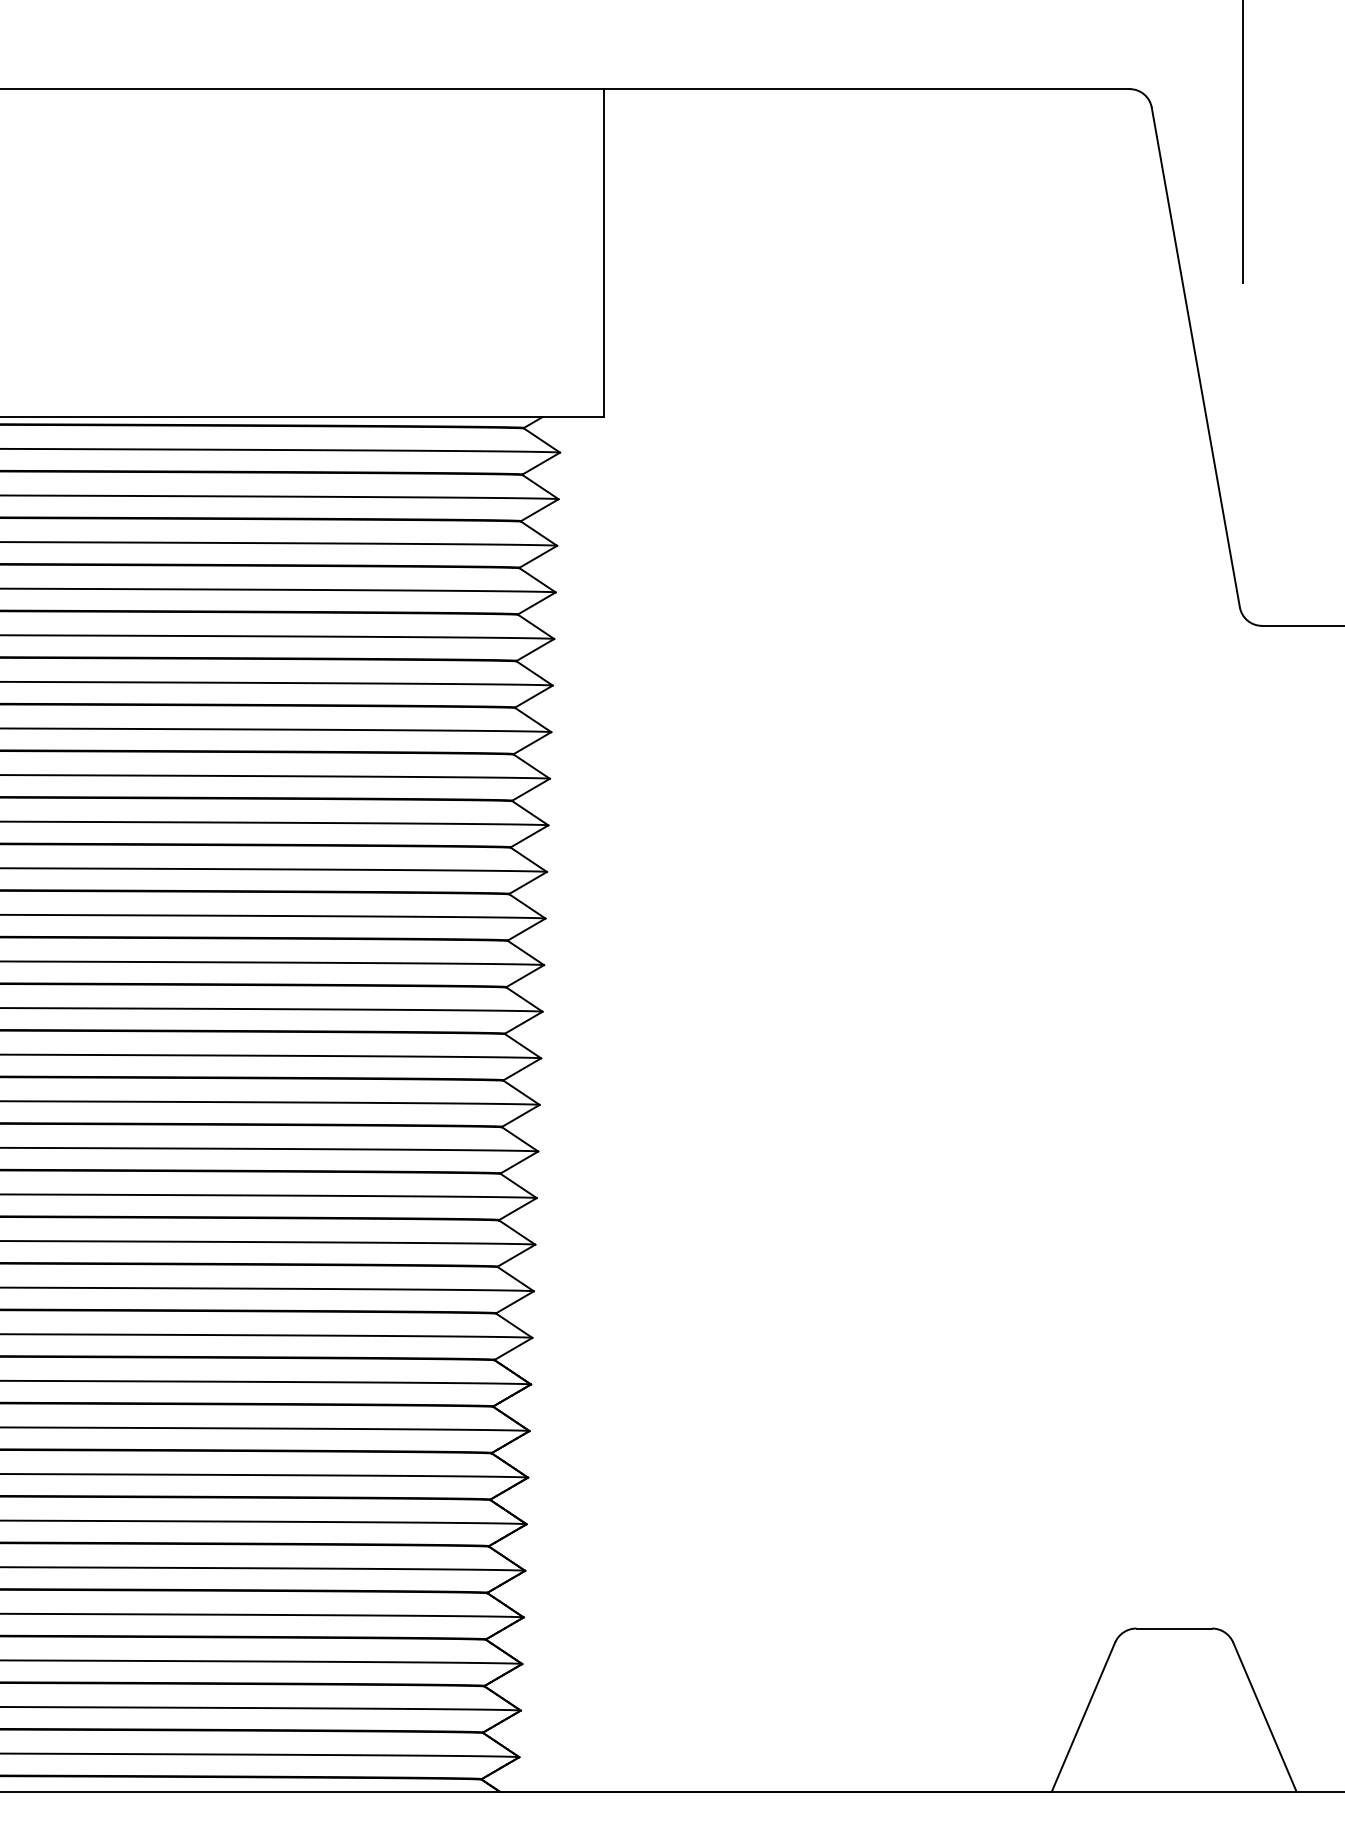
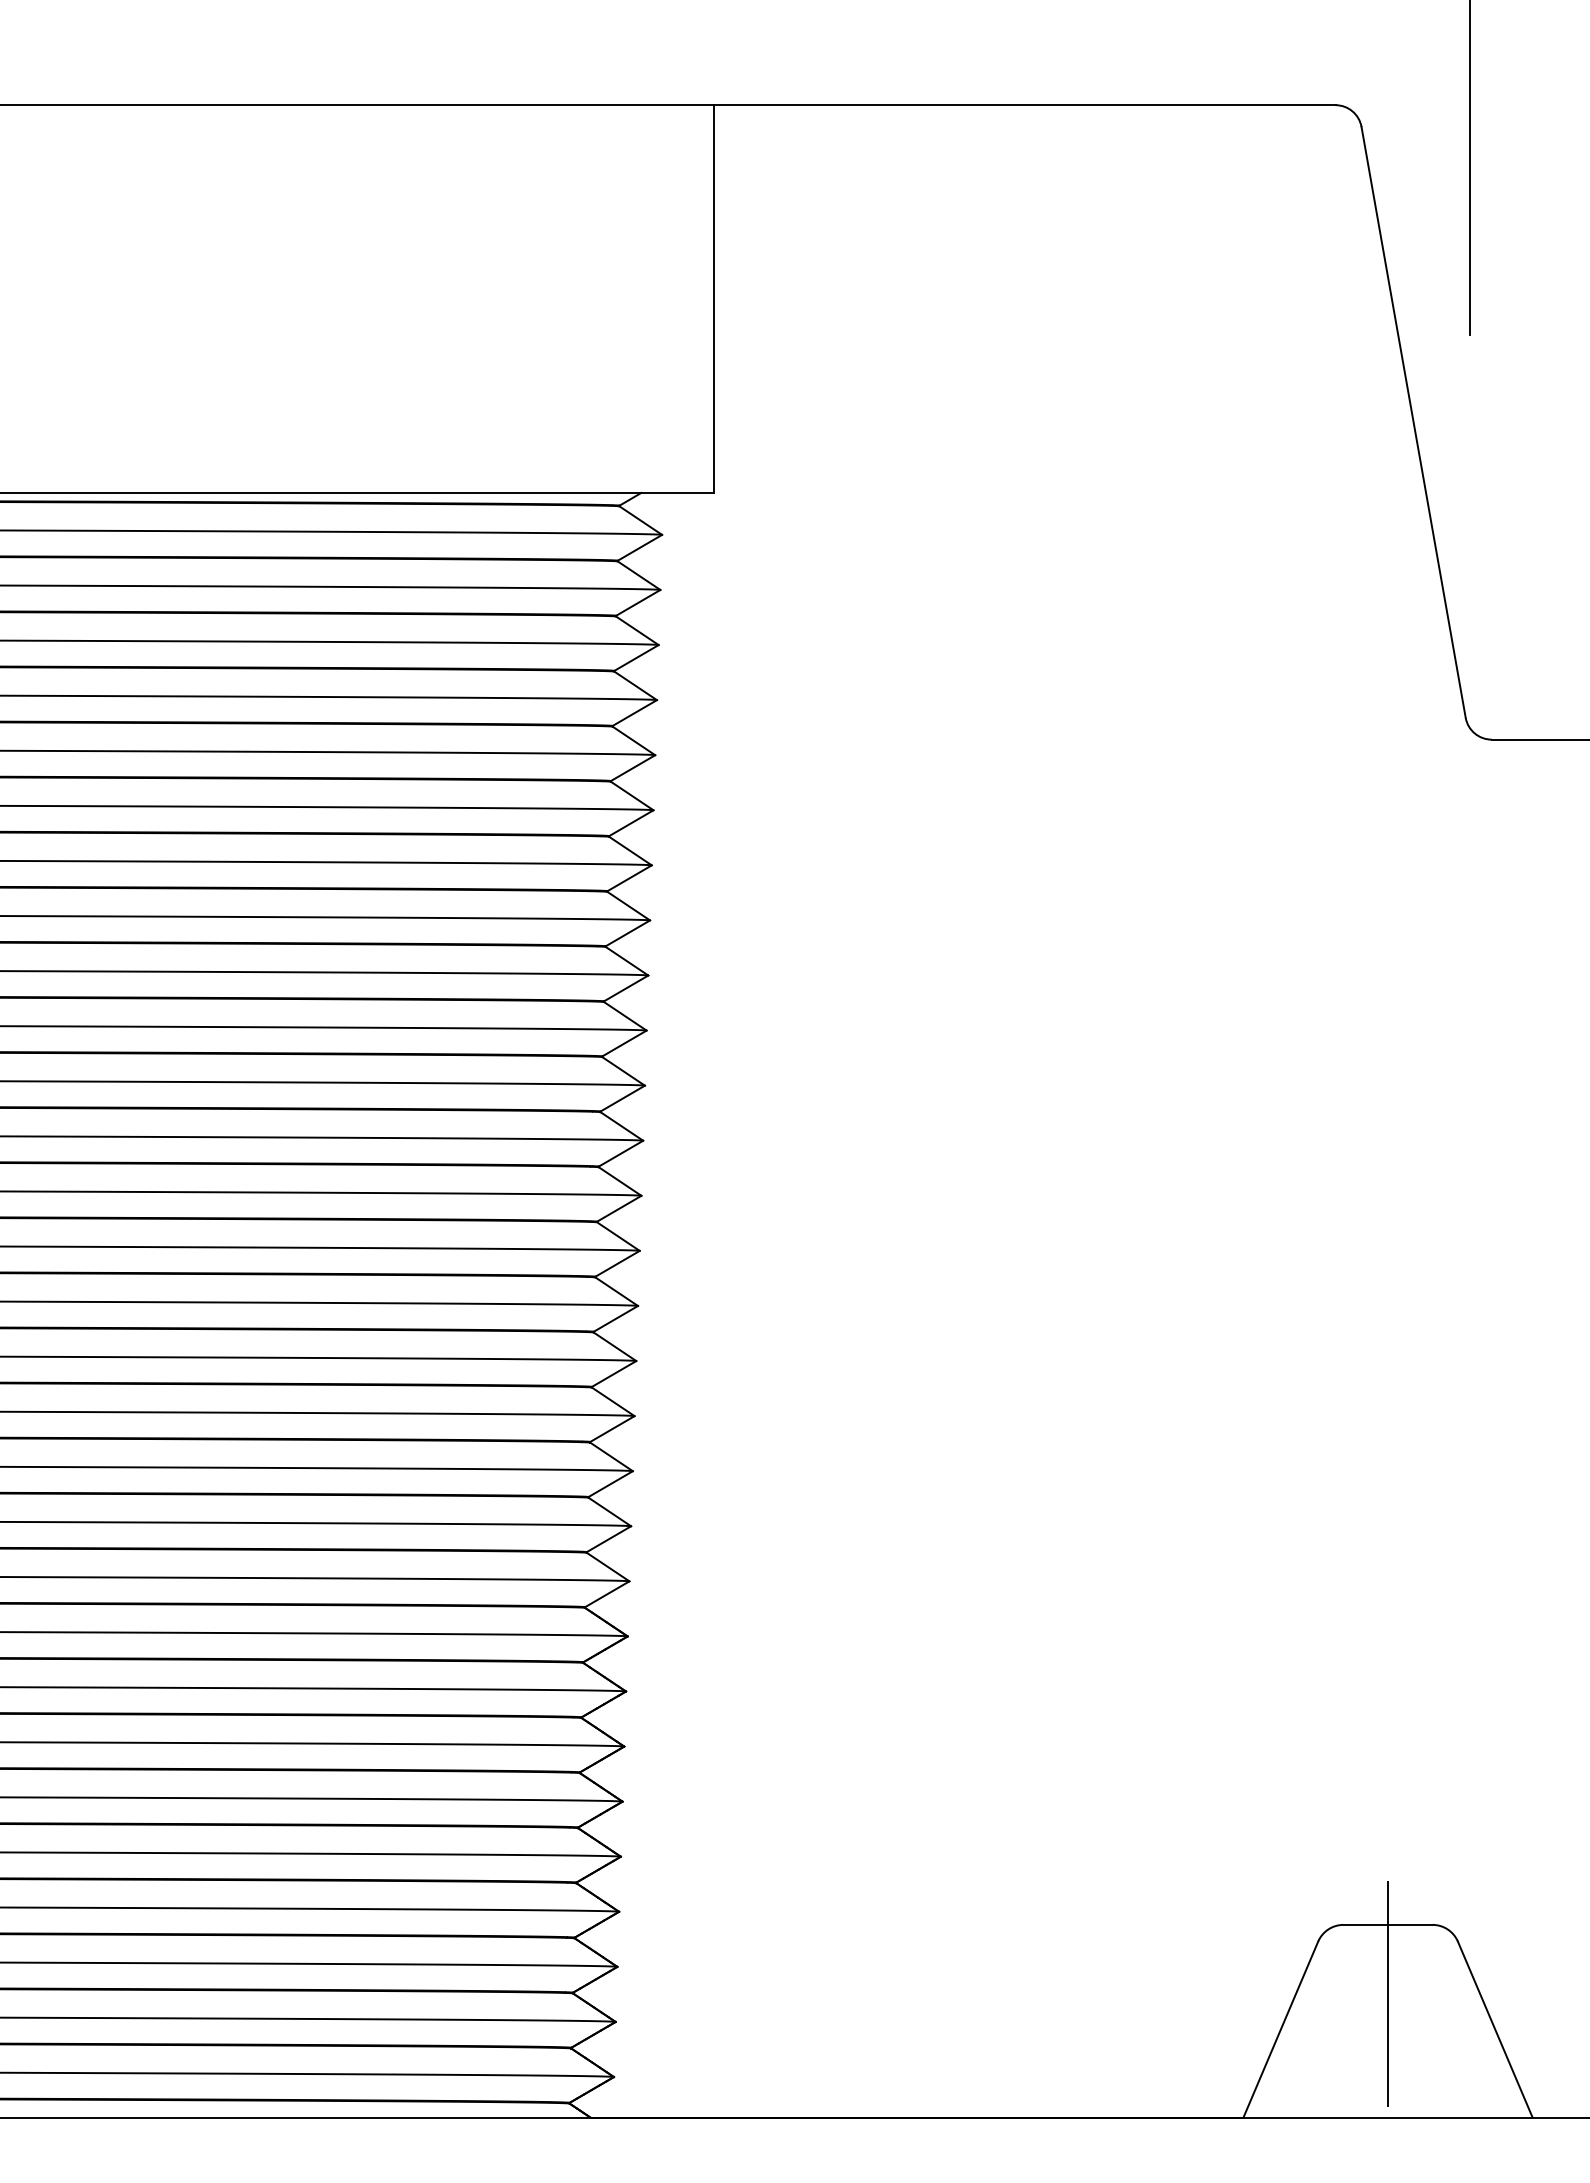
line: (1174, 1686) -> (1388, 1993), added

